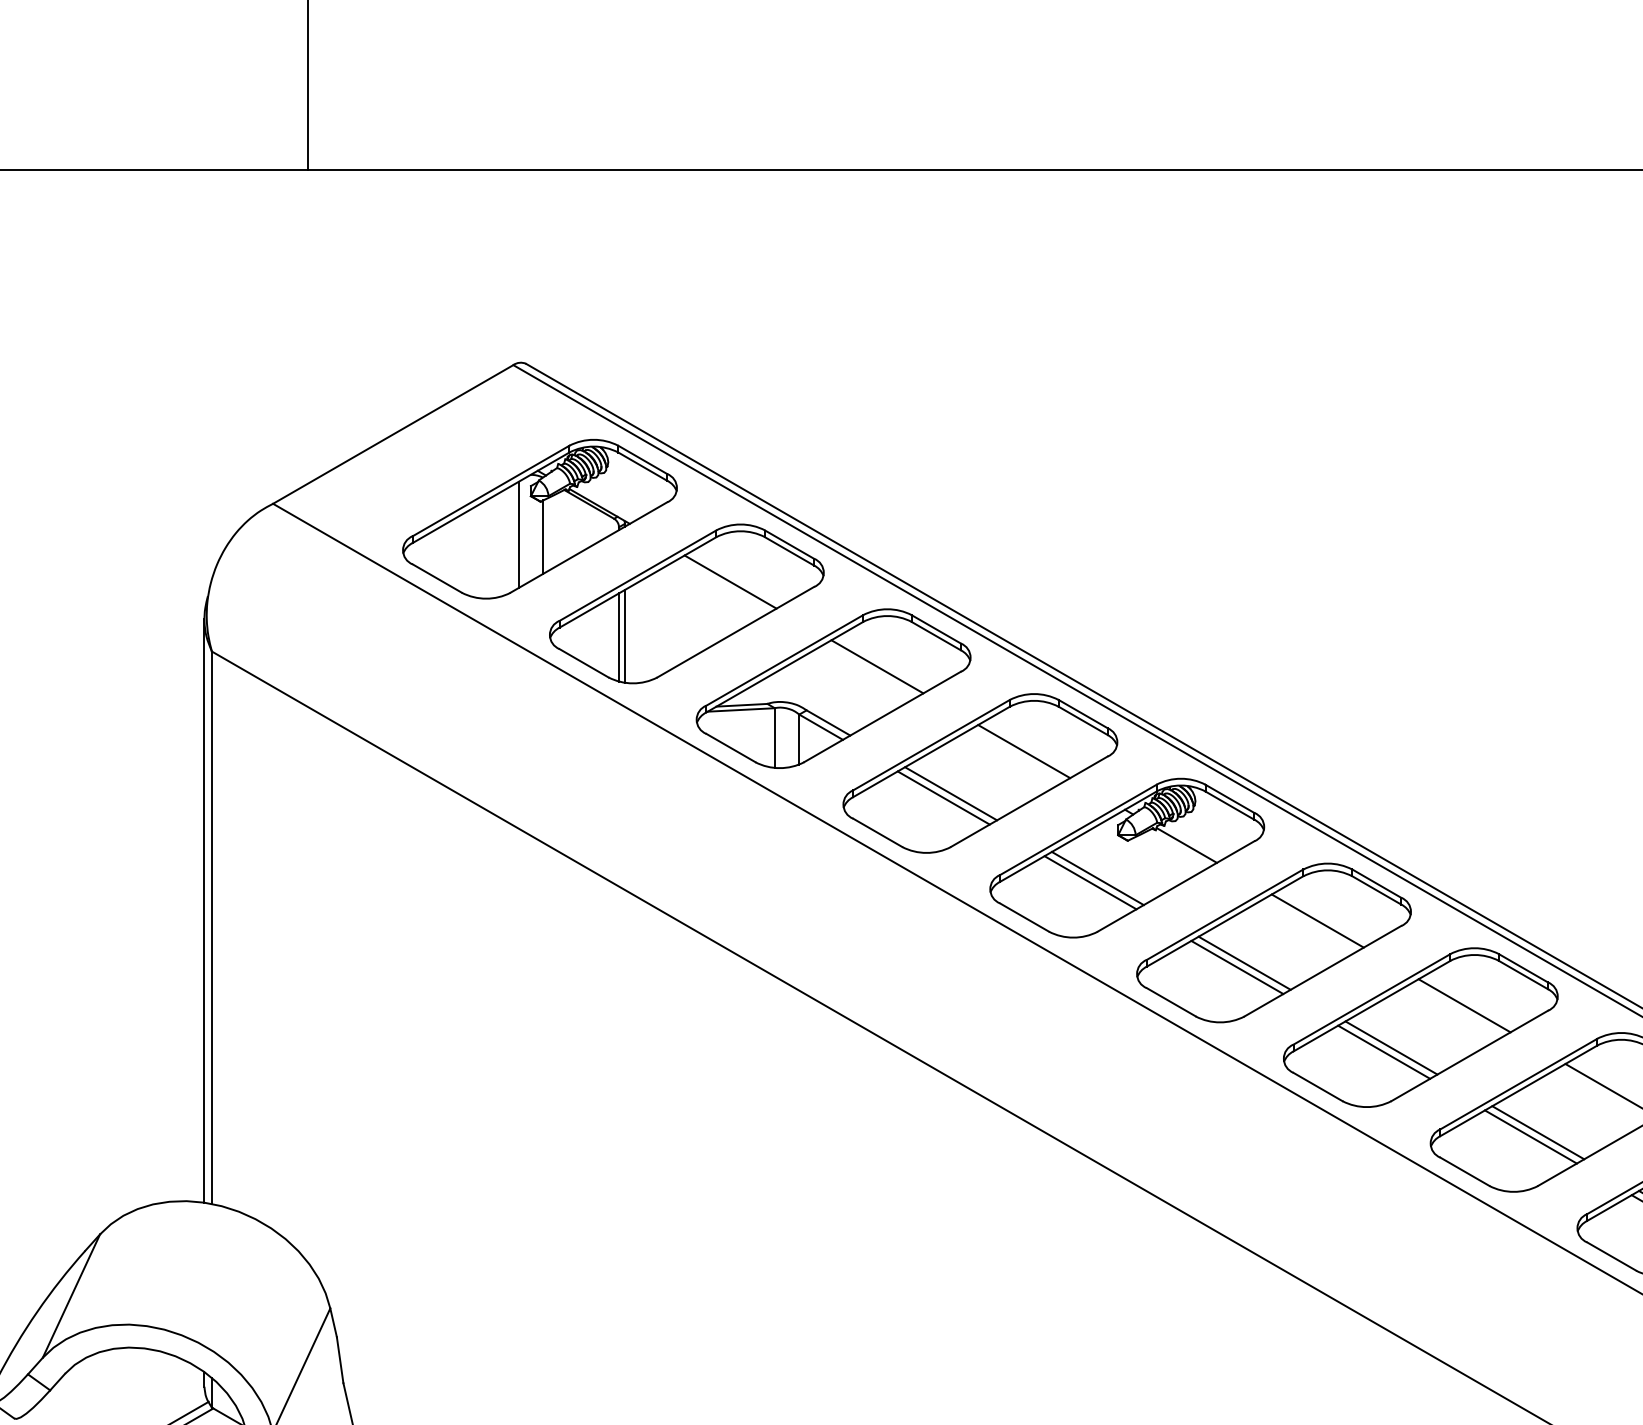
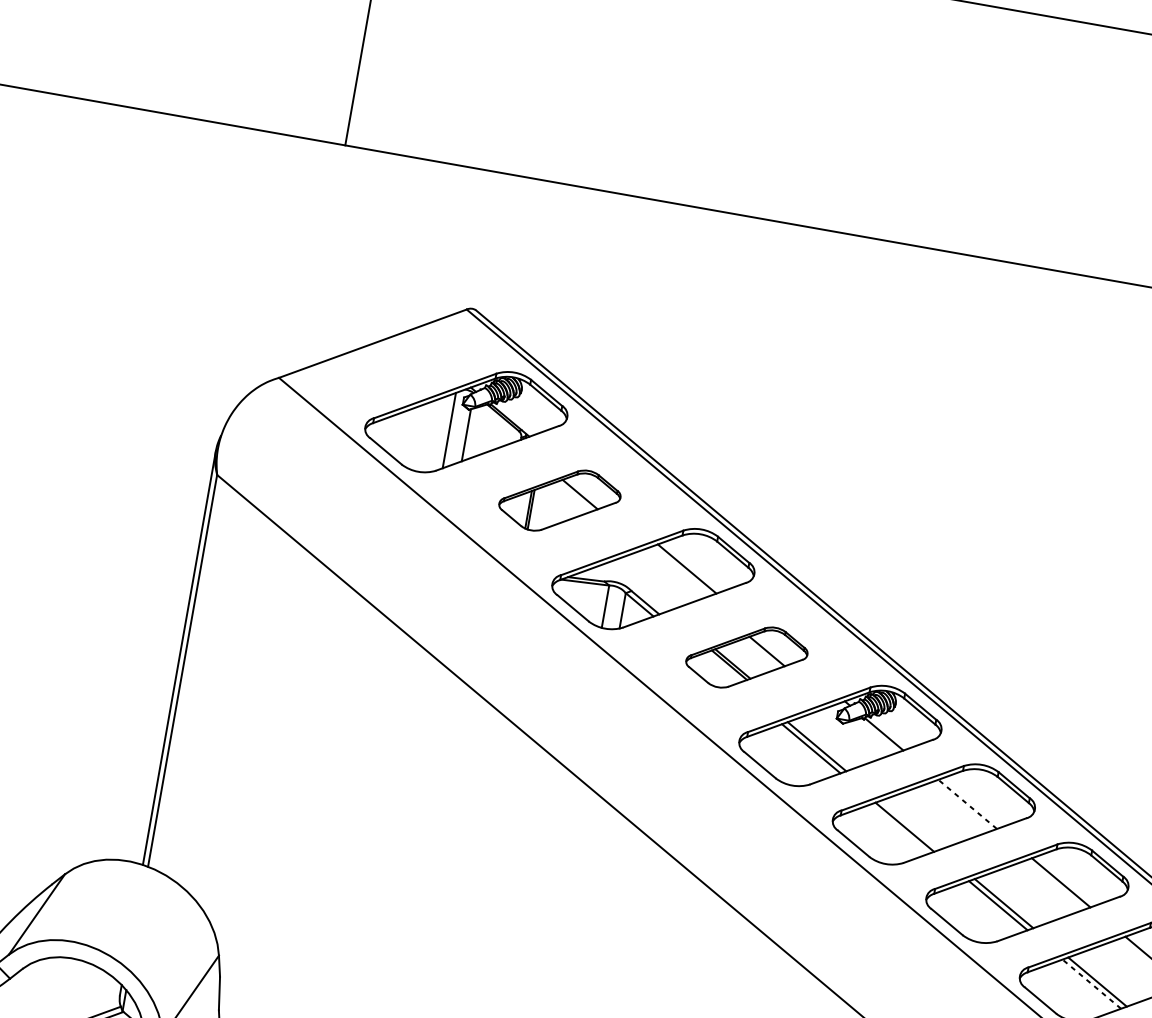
part: (686, 603) -> (559, 500), size x0.6
part: (980, 773) -> (746, 657), size x0.6
line: (1317, 920) -> (967, 803), solid -> dashed
line: (1244, 962) -> (910, 824), removed
line: (1530, 1136) -> (1091, 983), solid -> dashed

